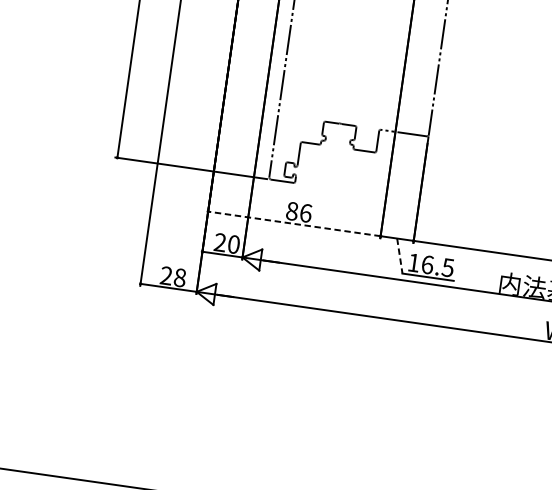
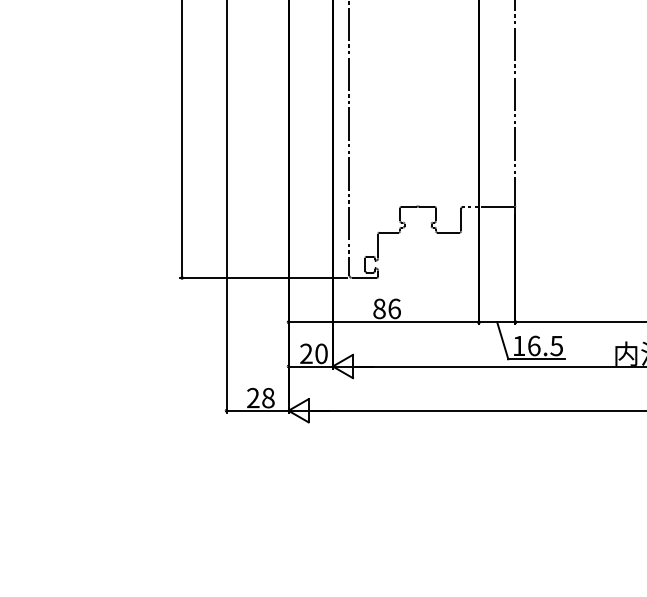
line: (294, 224) -> (383, 322), dashed -> solid
line: (399, 256) -> (502, 341), dashed -> solid

